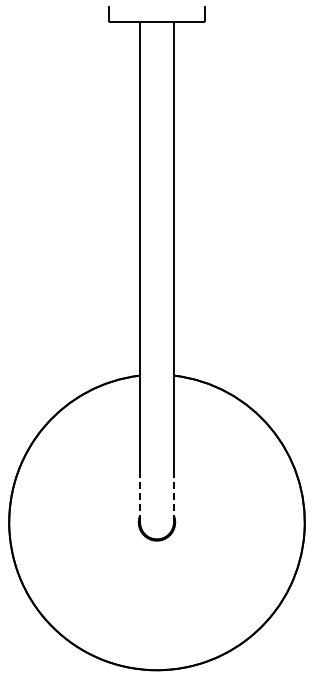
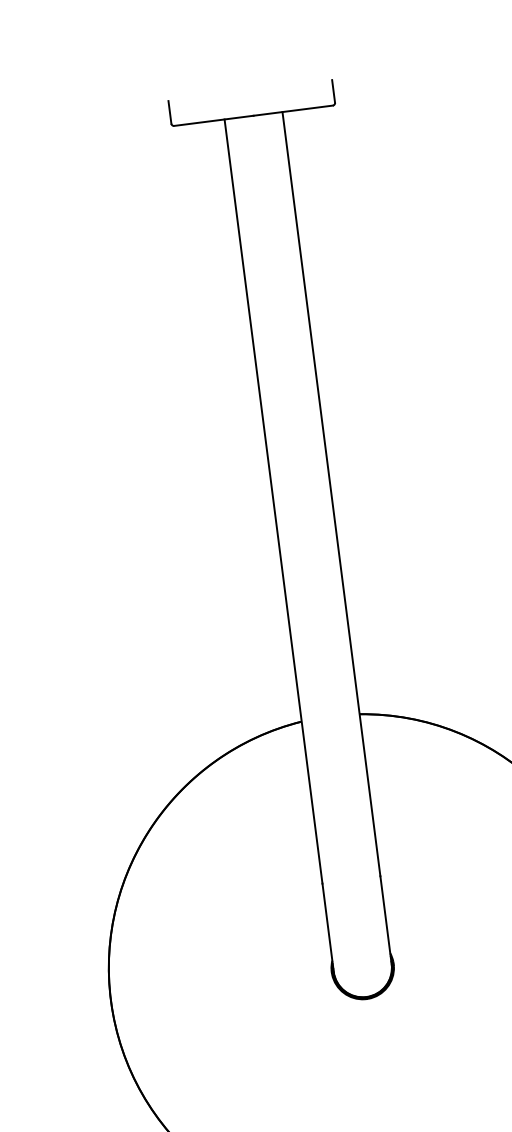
line: (140, 496) -> (328, 927), dashed -> solid
line: (173, 496) -> (385, 920), dashed -> solid

